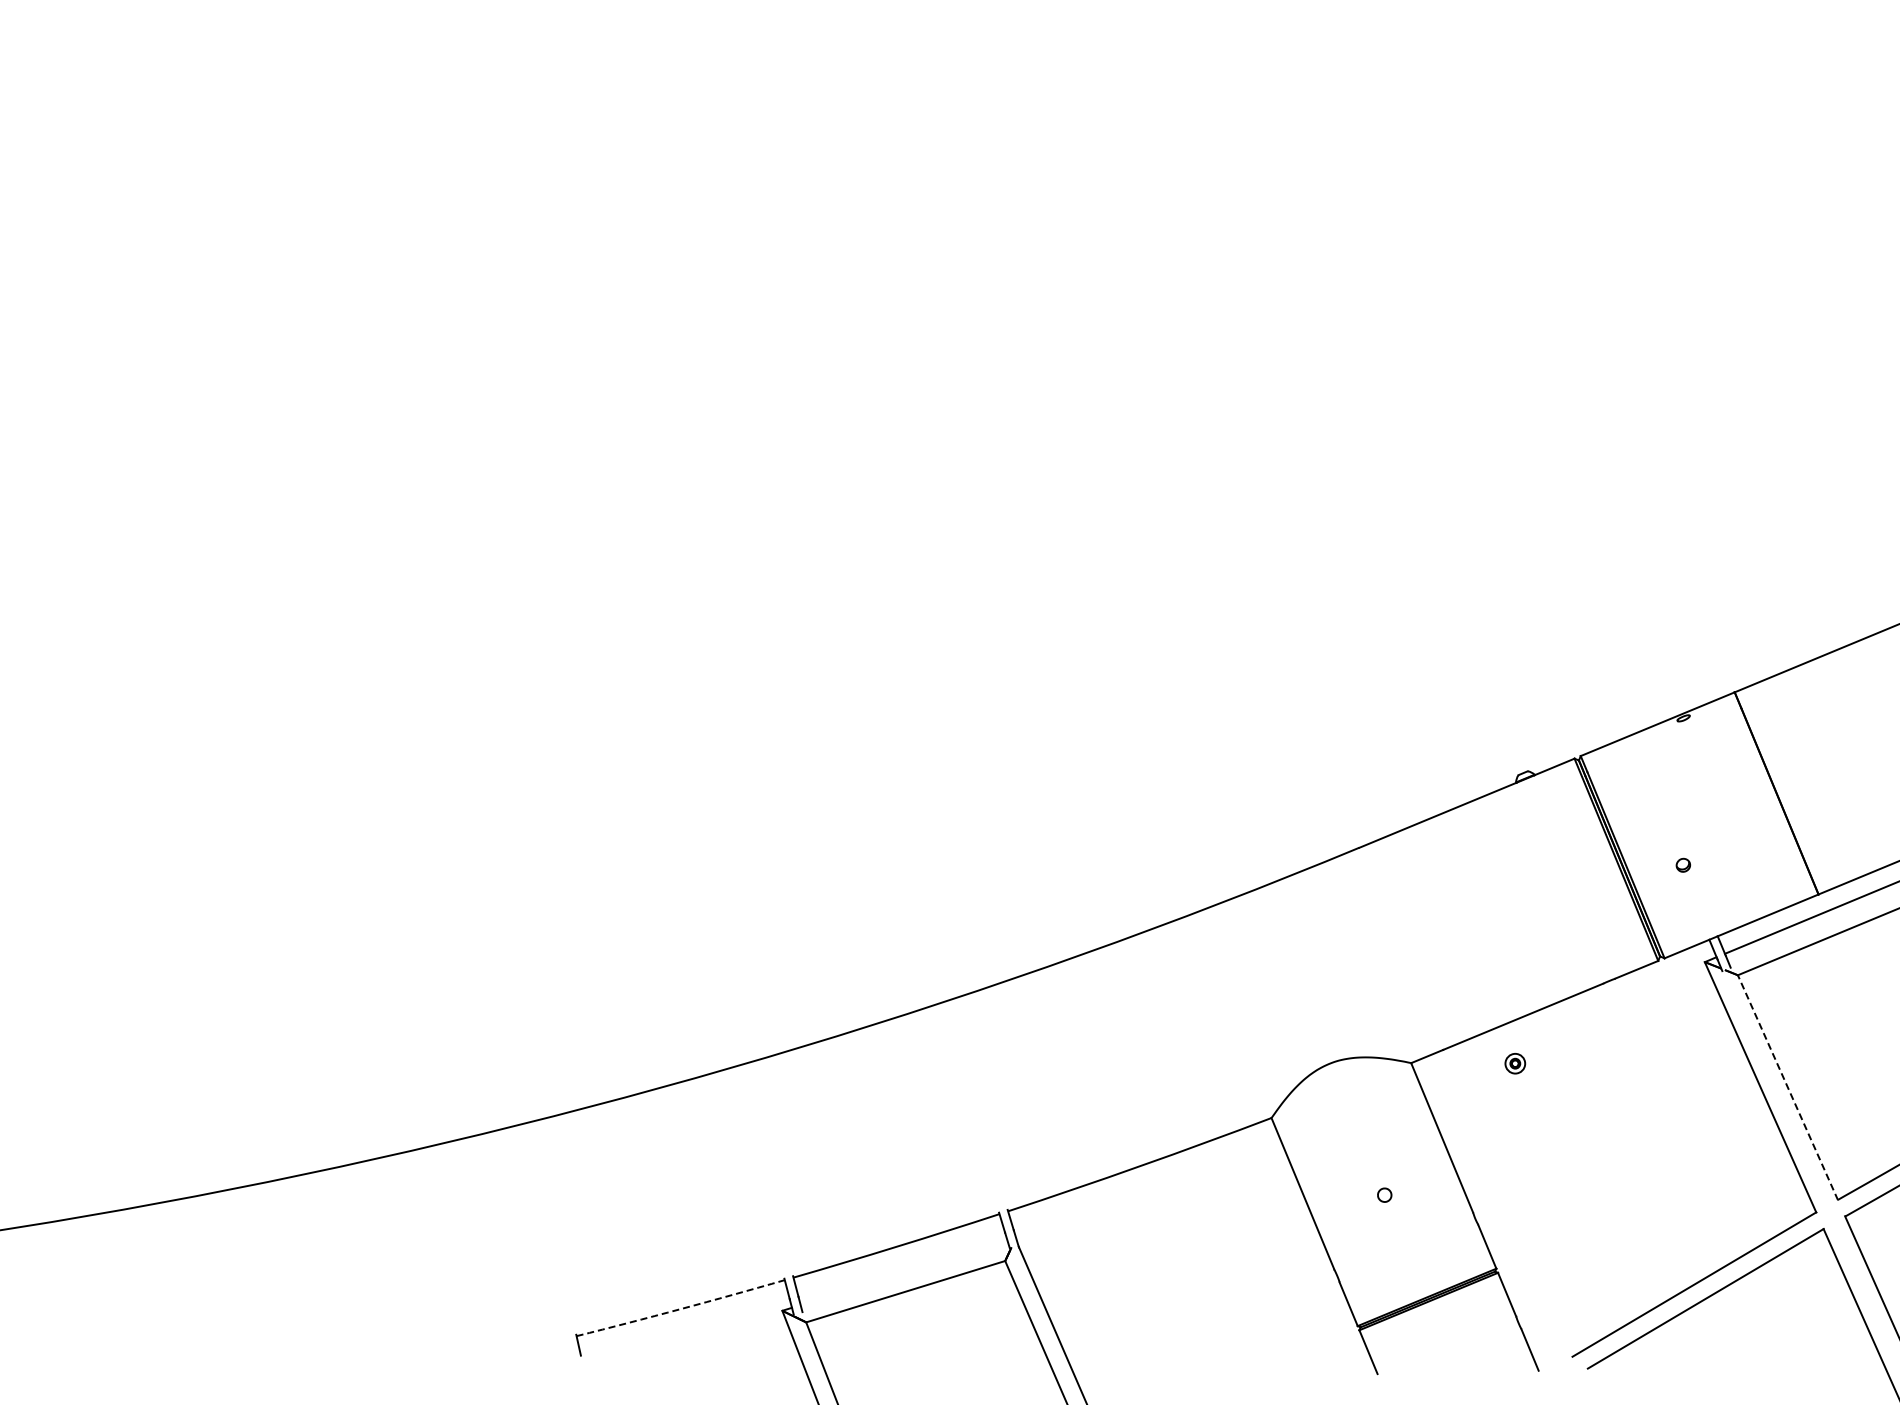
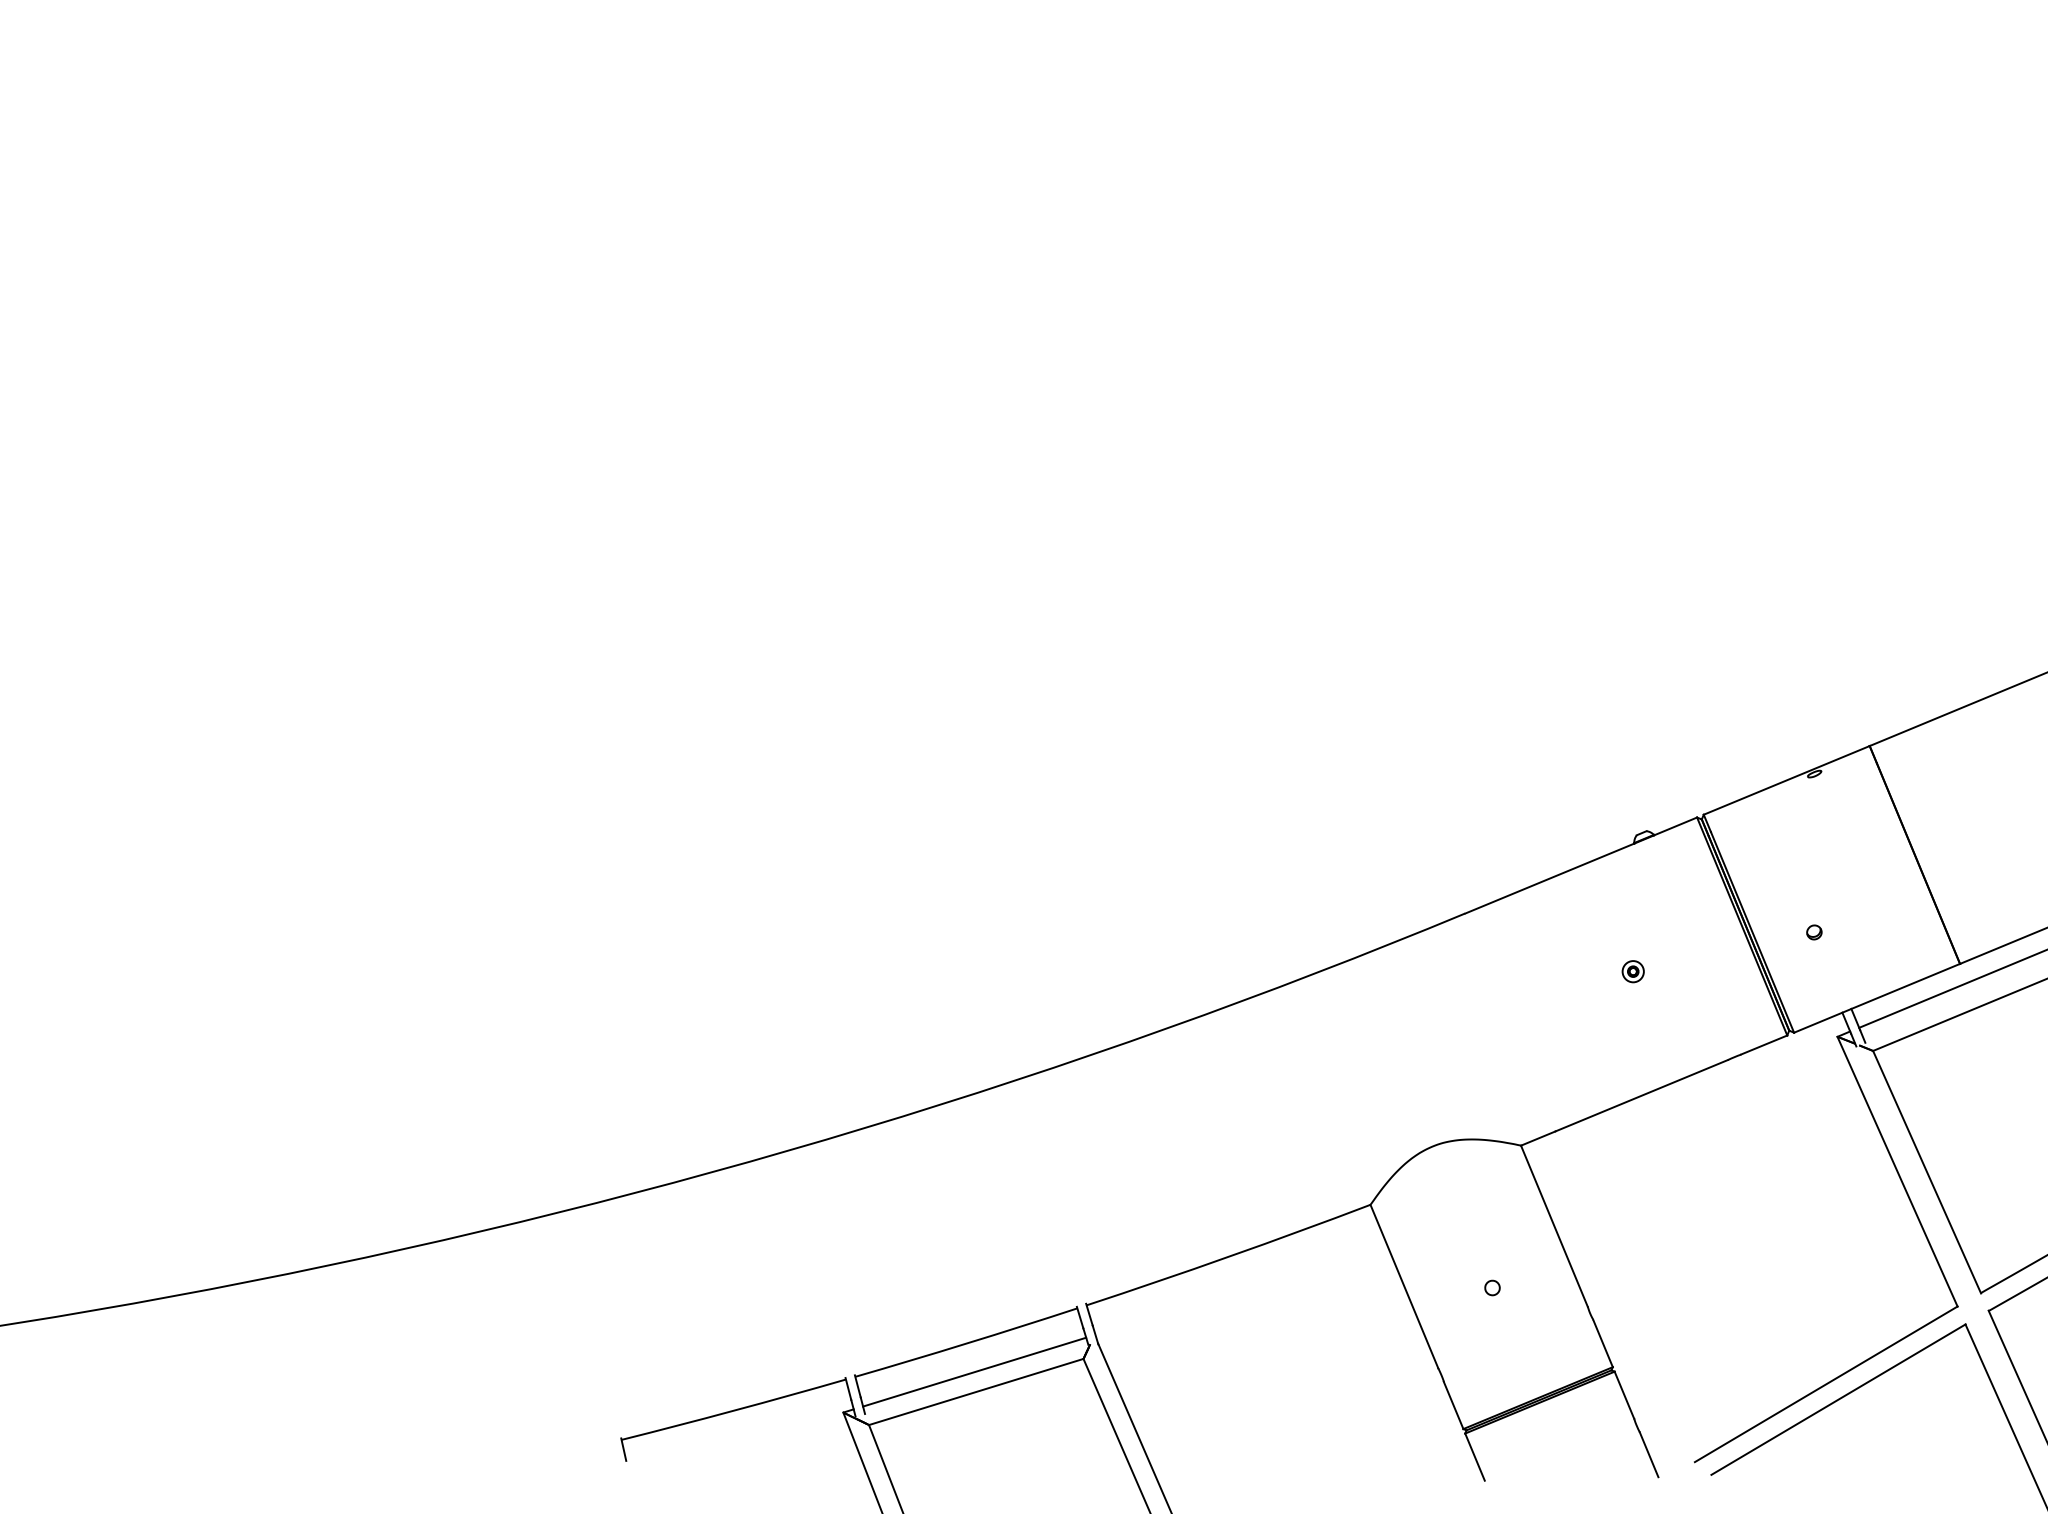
part: (1515, 1063) -> (1633, 971), moved
line: (1787, 1087) -> (1926, 1171), dashed -> solid
line: (903, 1273) -> (973, 1372), added
arc: (680, 1309) -> (733, 1411), dashed -> solid

